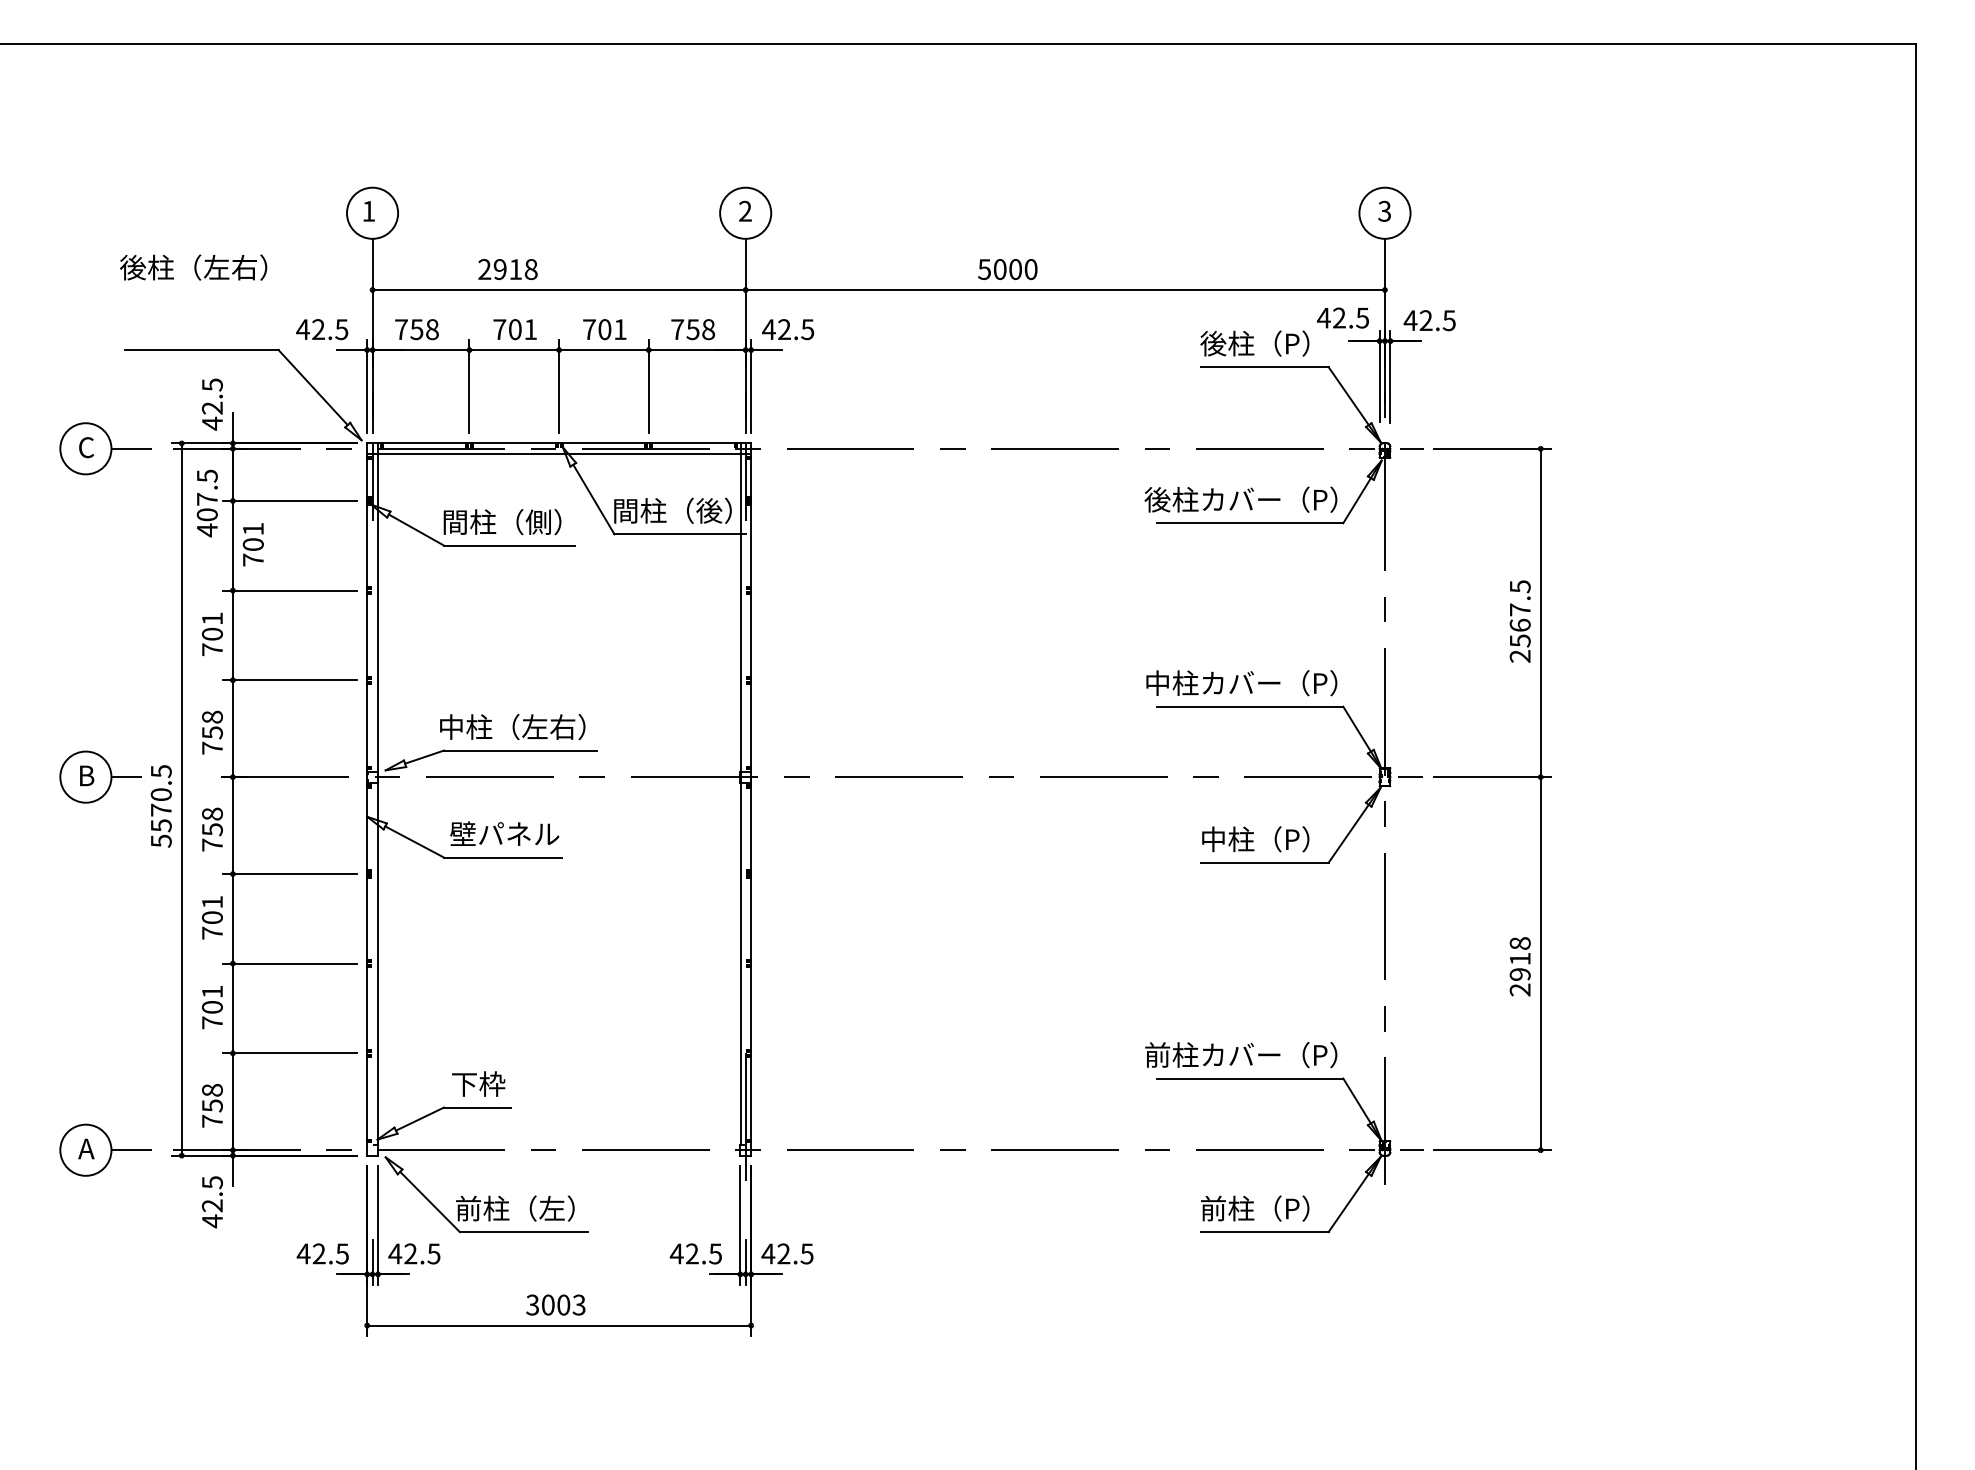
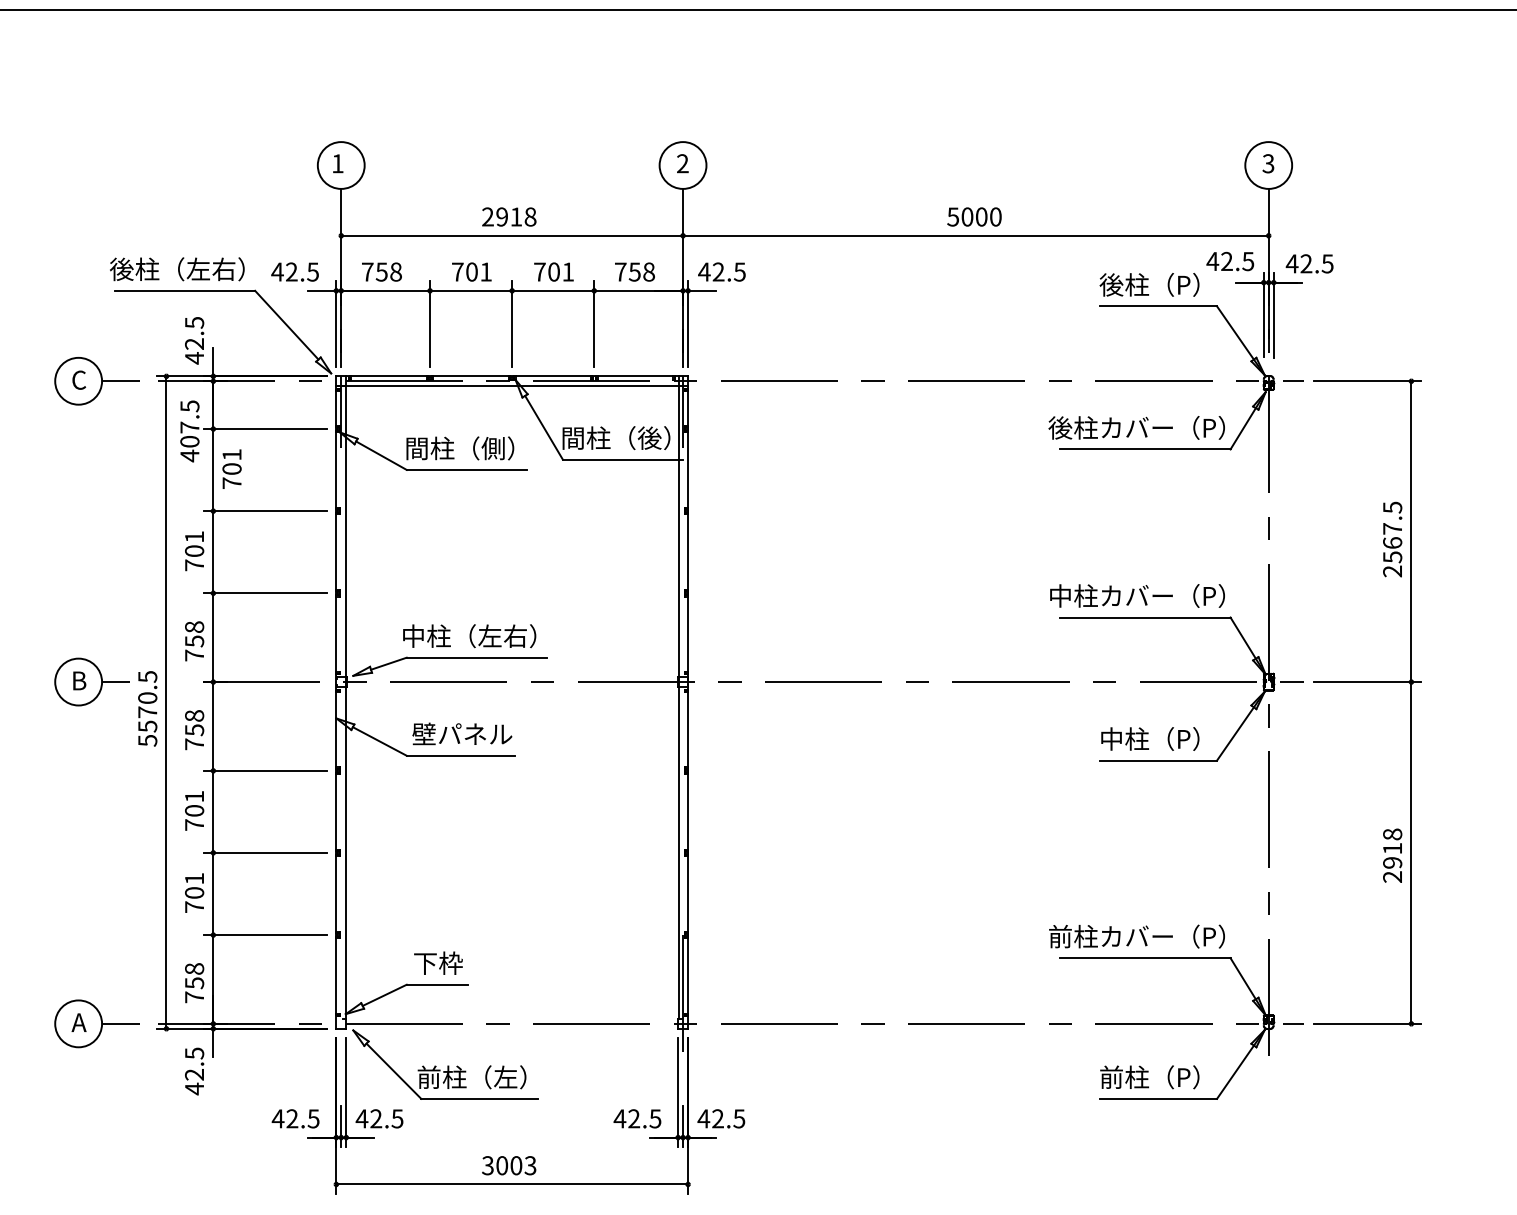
text: (193, 267) -> (177, 269), moved
text: (507, 269) -> (508, 217), moved
text: (1007, 269) -> (974, 217), moved

